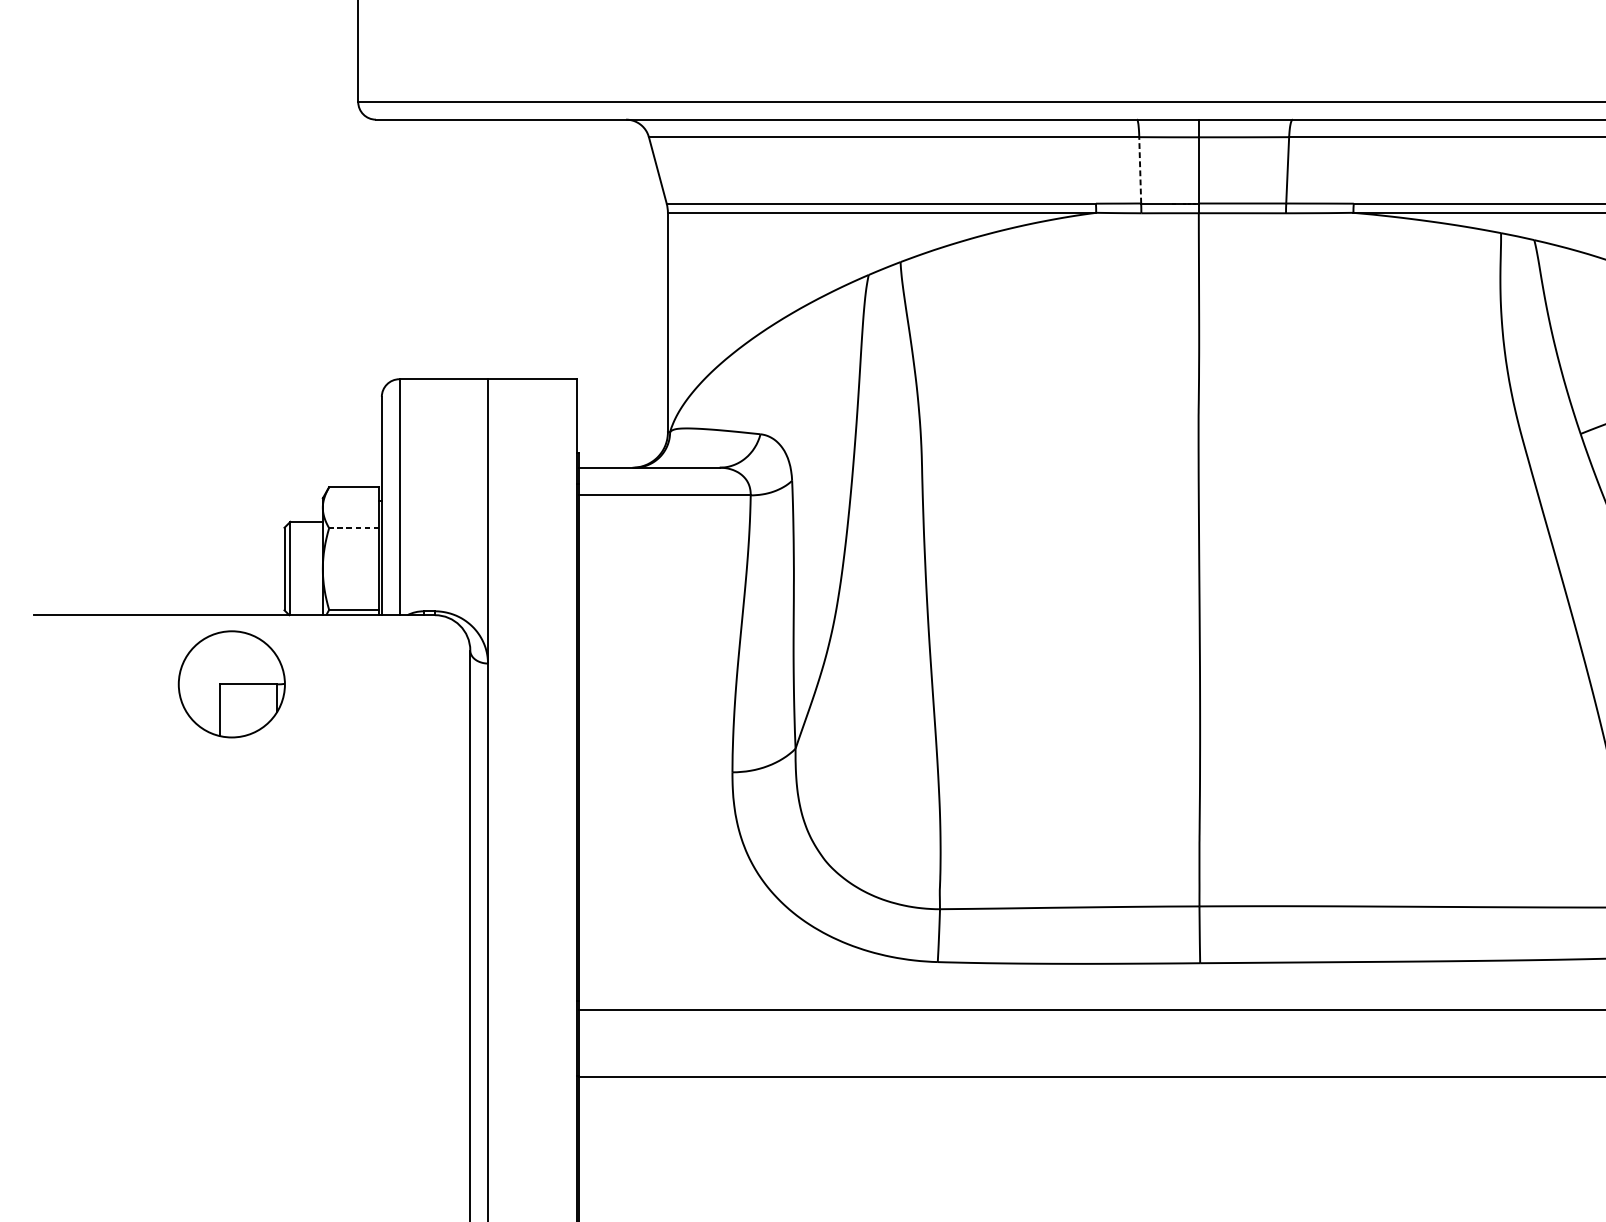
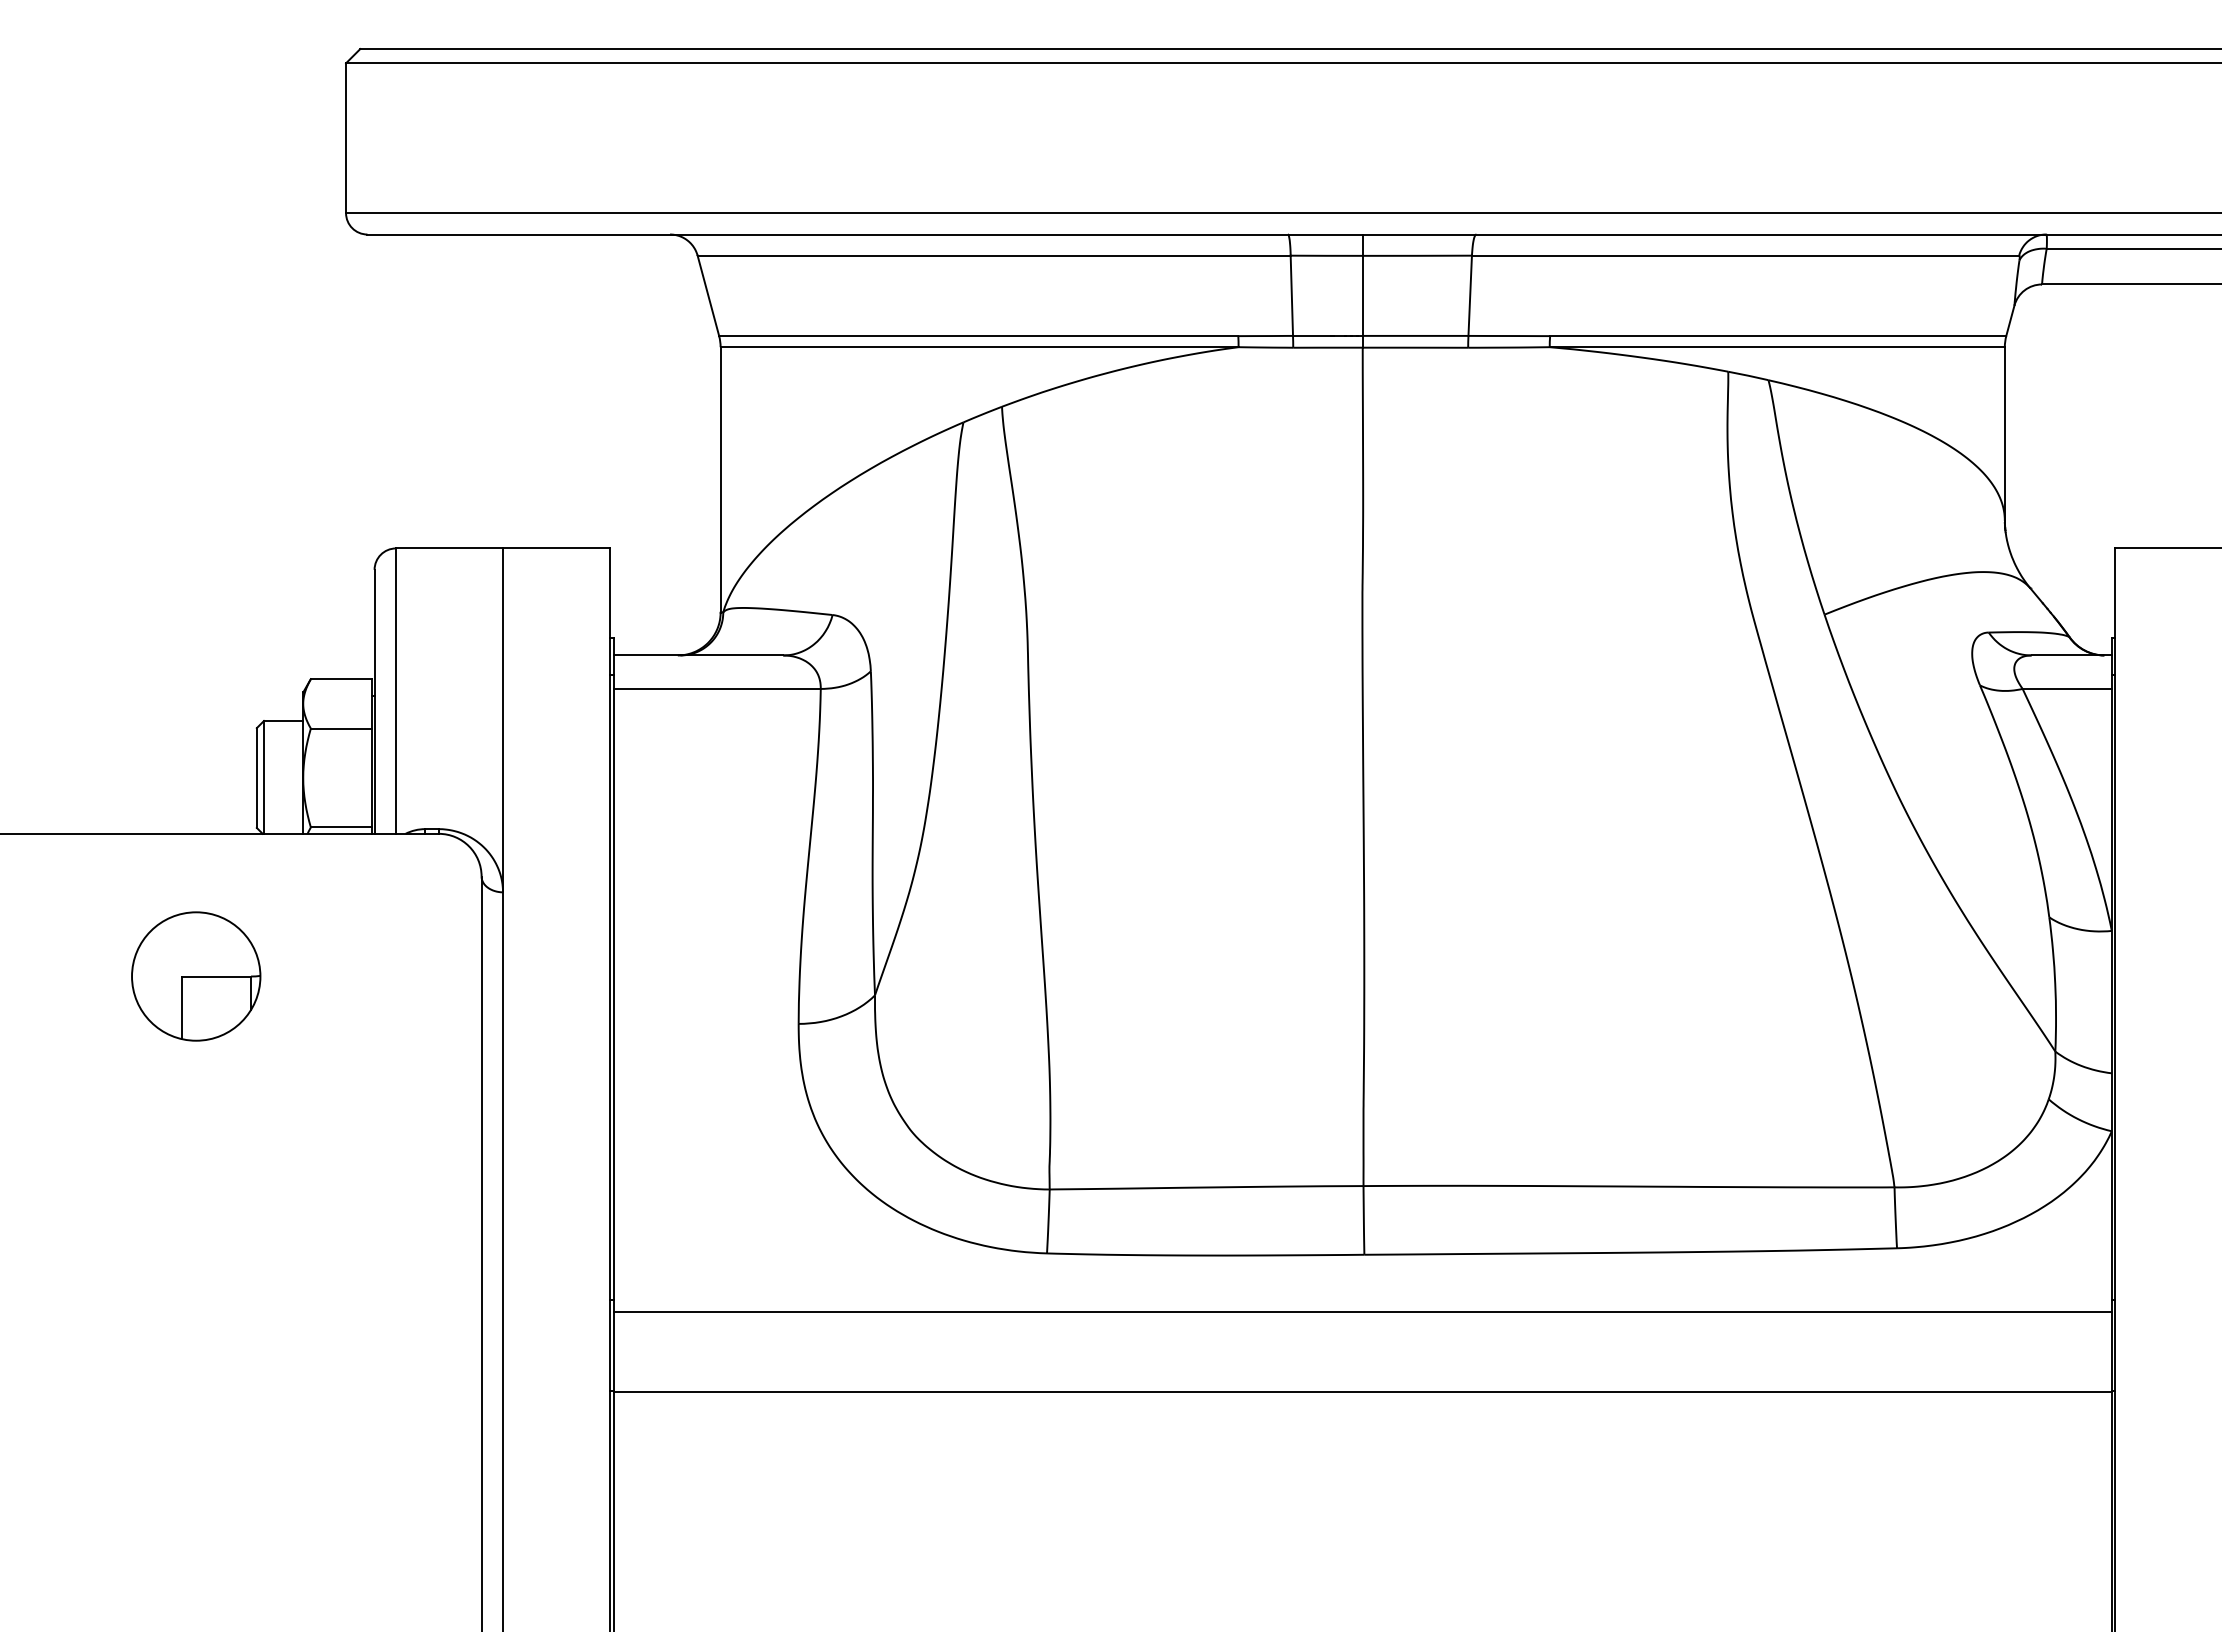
line: (1139, 170) -> (1291, 295), dashed -> solid
line: (353, 528) -> (340, 728), dashed -> solid
part: (232, 684) -> (196, 976), moved

